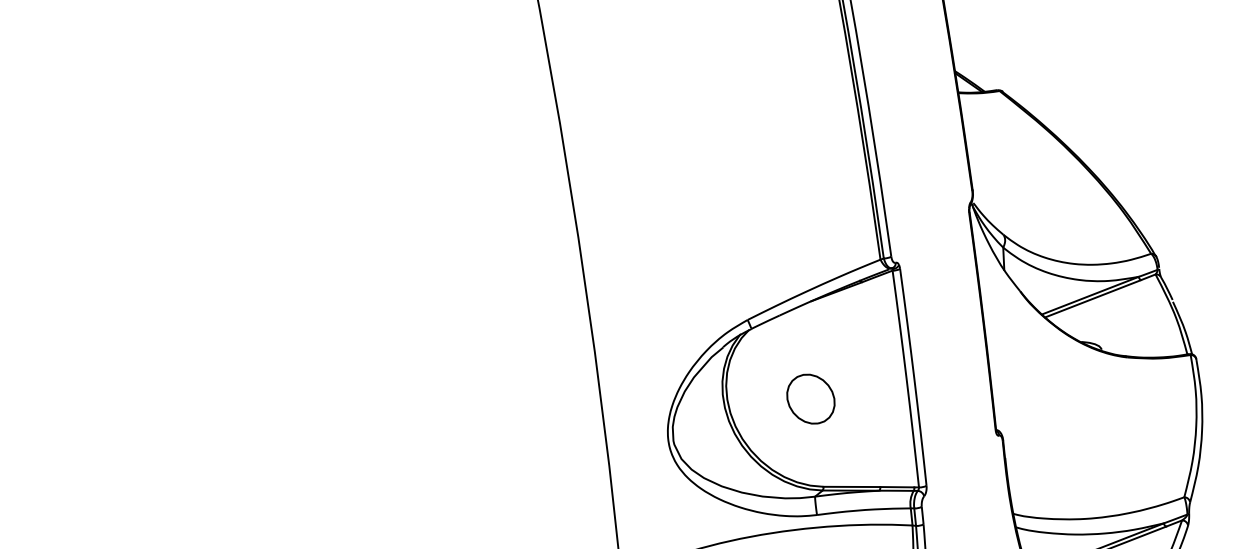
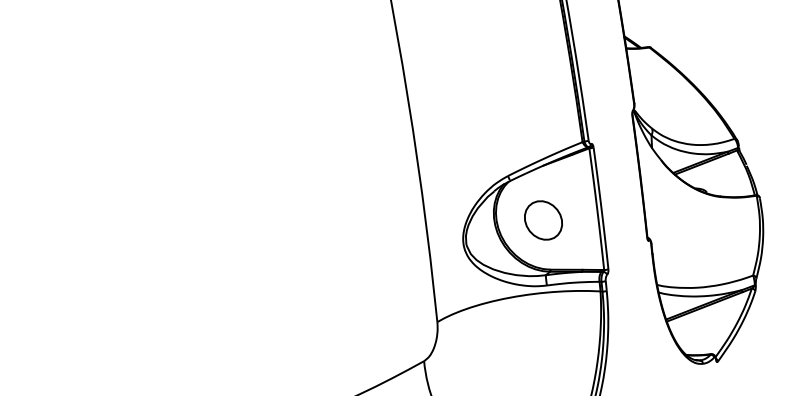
part: (810, 399) -> (543, 220), size x1.4

